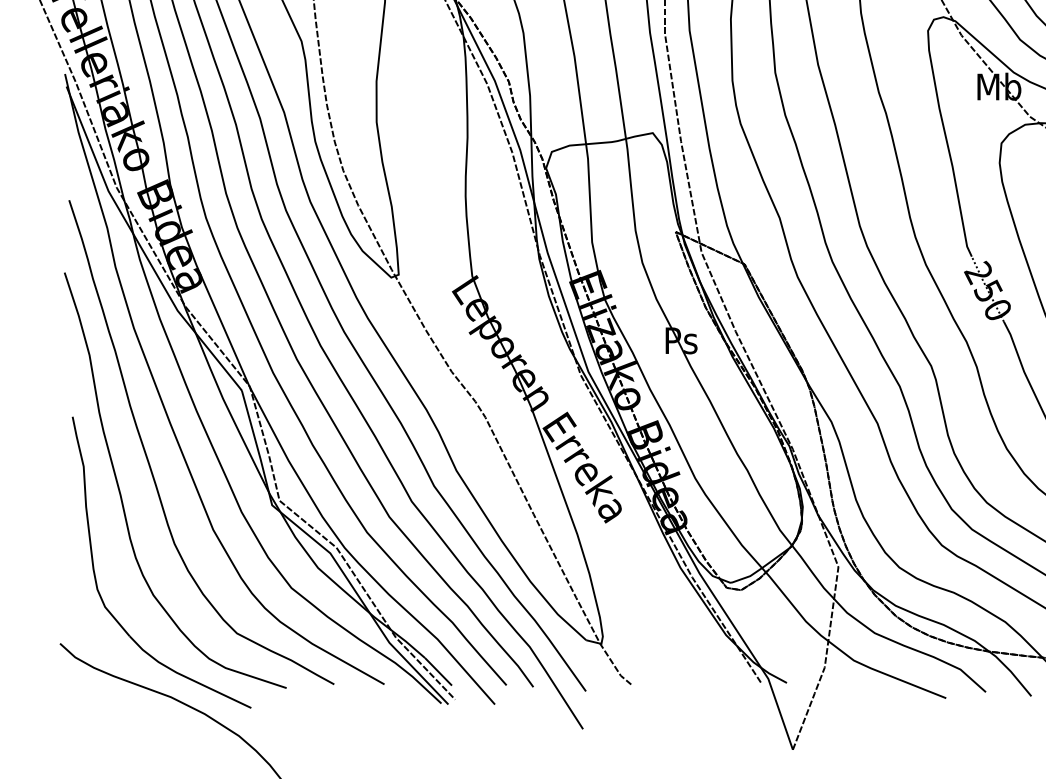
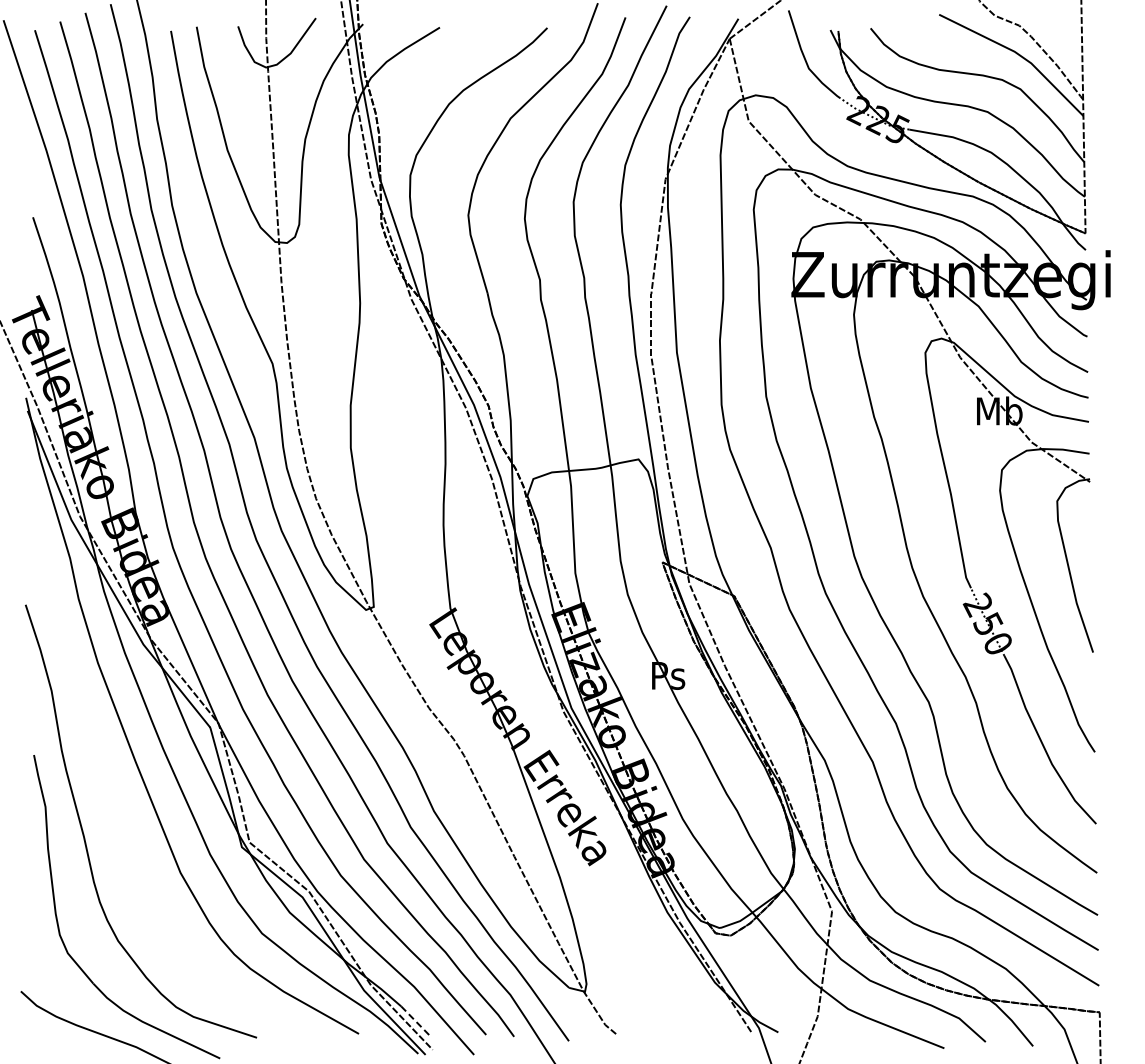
curve: (148, 460) -> (113, 800), removed
line: (438, 672) -> (415, 1021), solid -> dashed

